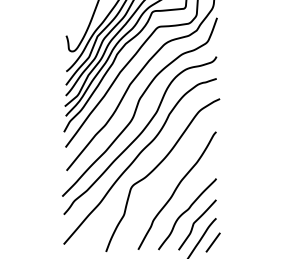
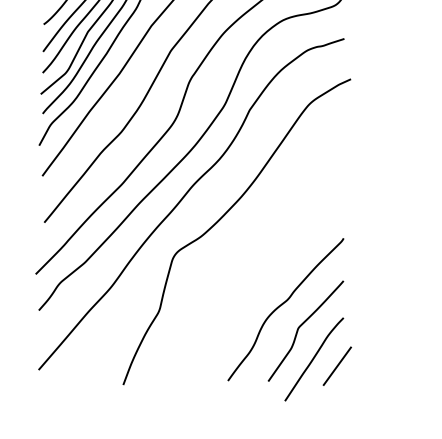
curve: (176, 190) -> (263, 262), removed

